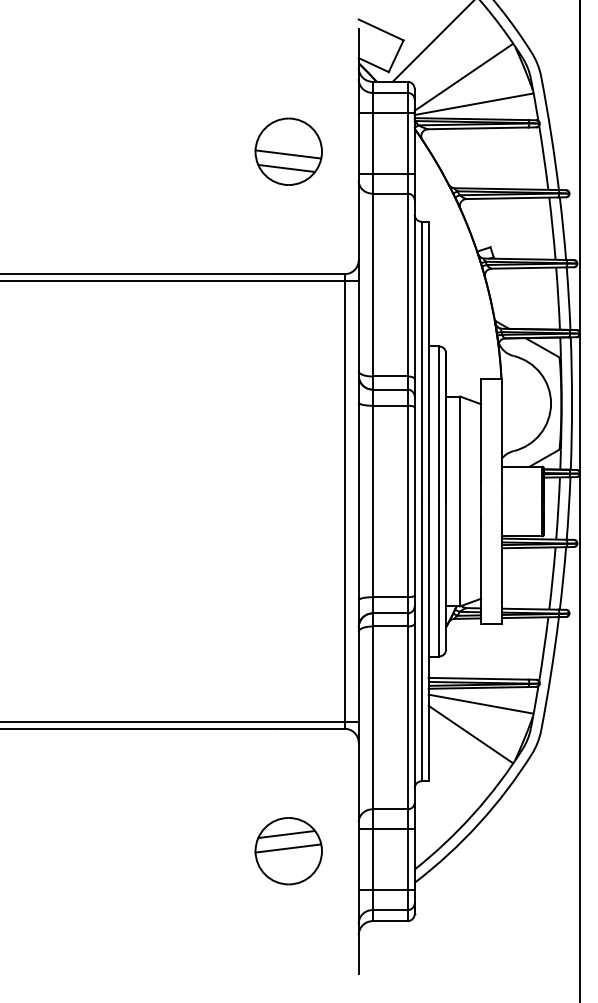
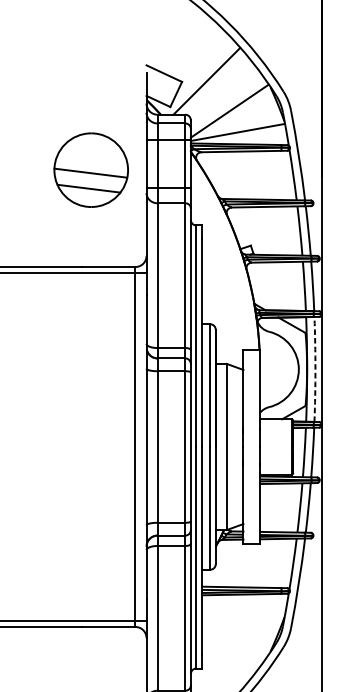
part: (288, 151) -> (90, 169), size x1.4
arc: (572, 403) -> (315, 369), solid -> dashed
line: (480, 703) -> (242, 606), removed
line: (470, 734) -> (235, 631), removed

